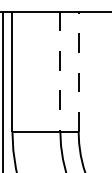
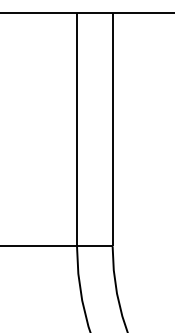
line: (60, 71) -> (77, 129), dashed -> solid
line: (78, 71) -> (112, 129), dashed -> solid

